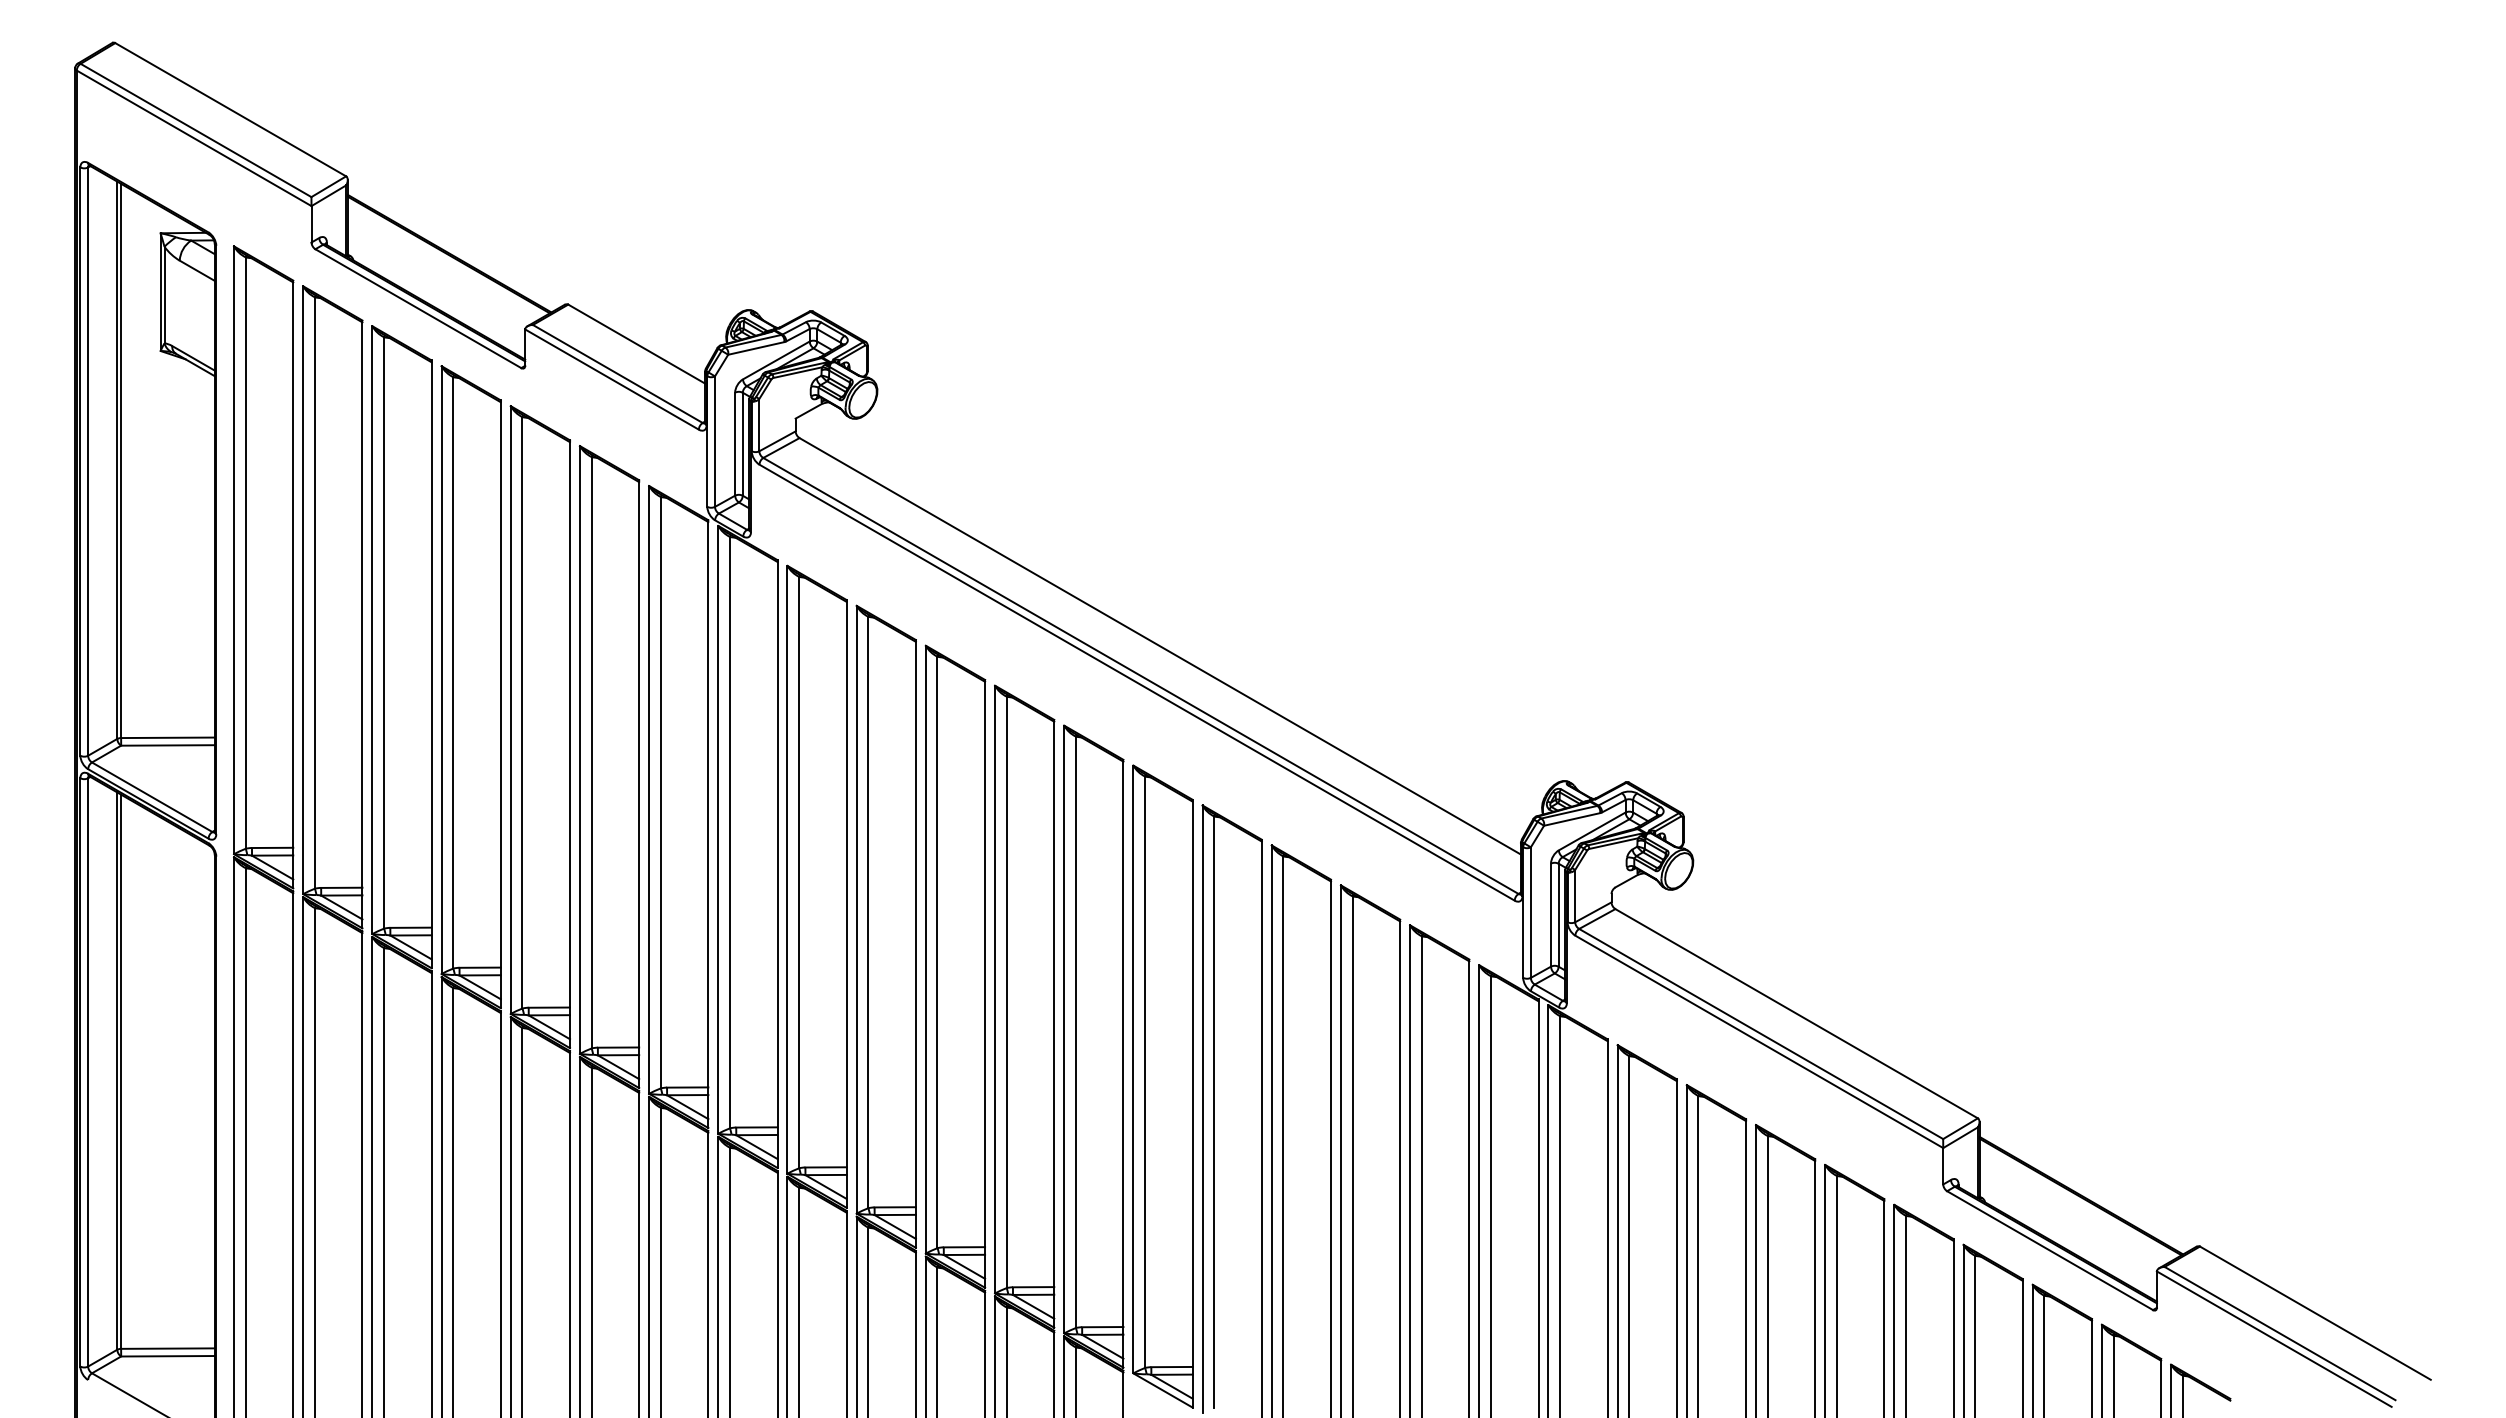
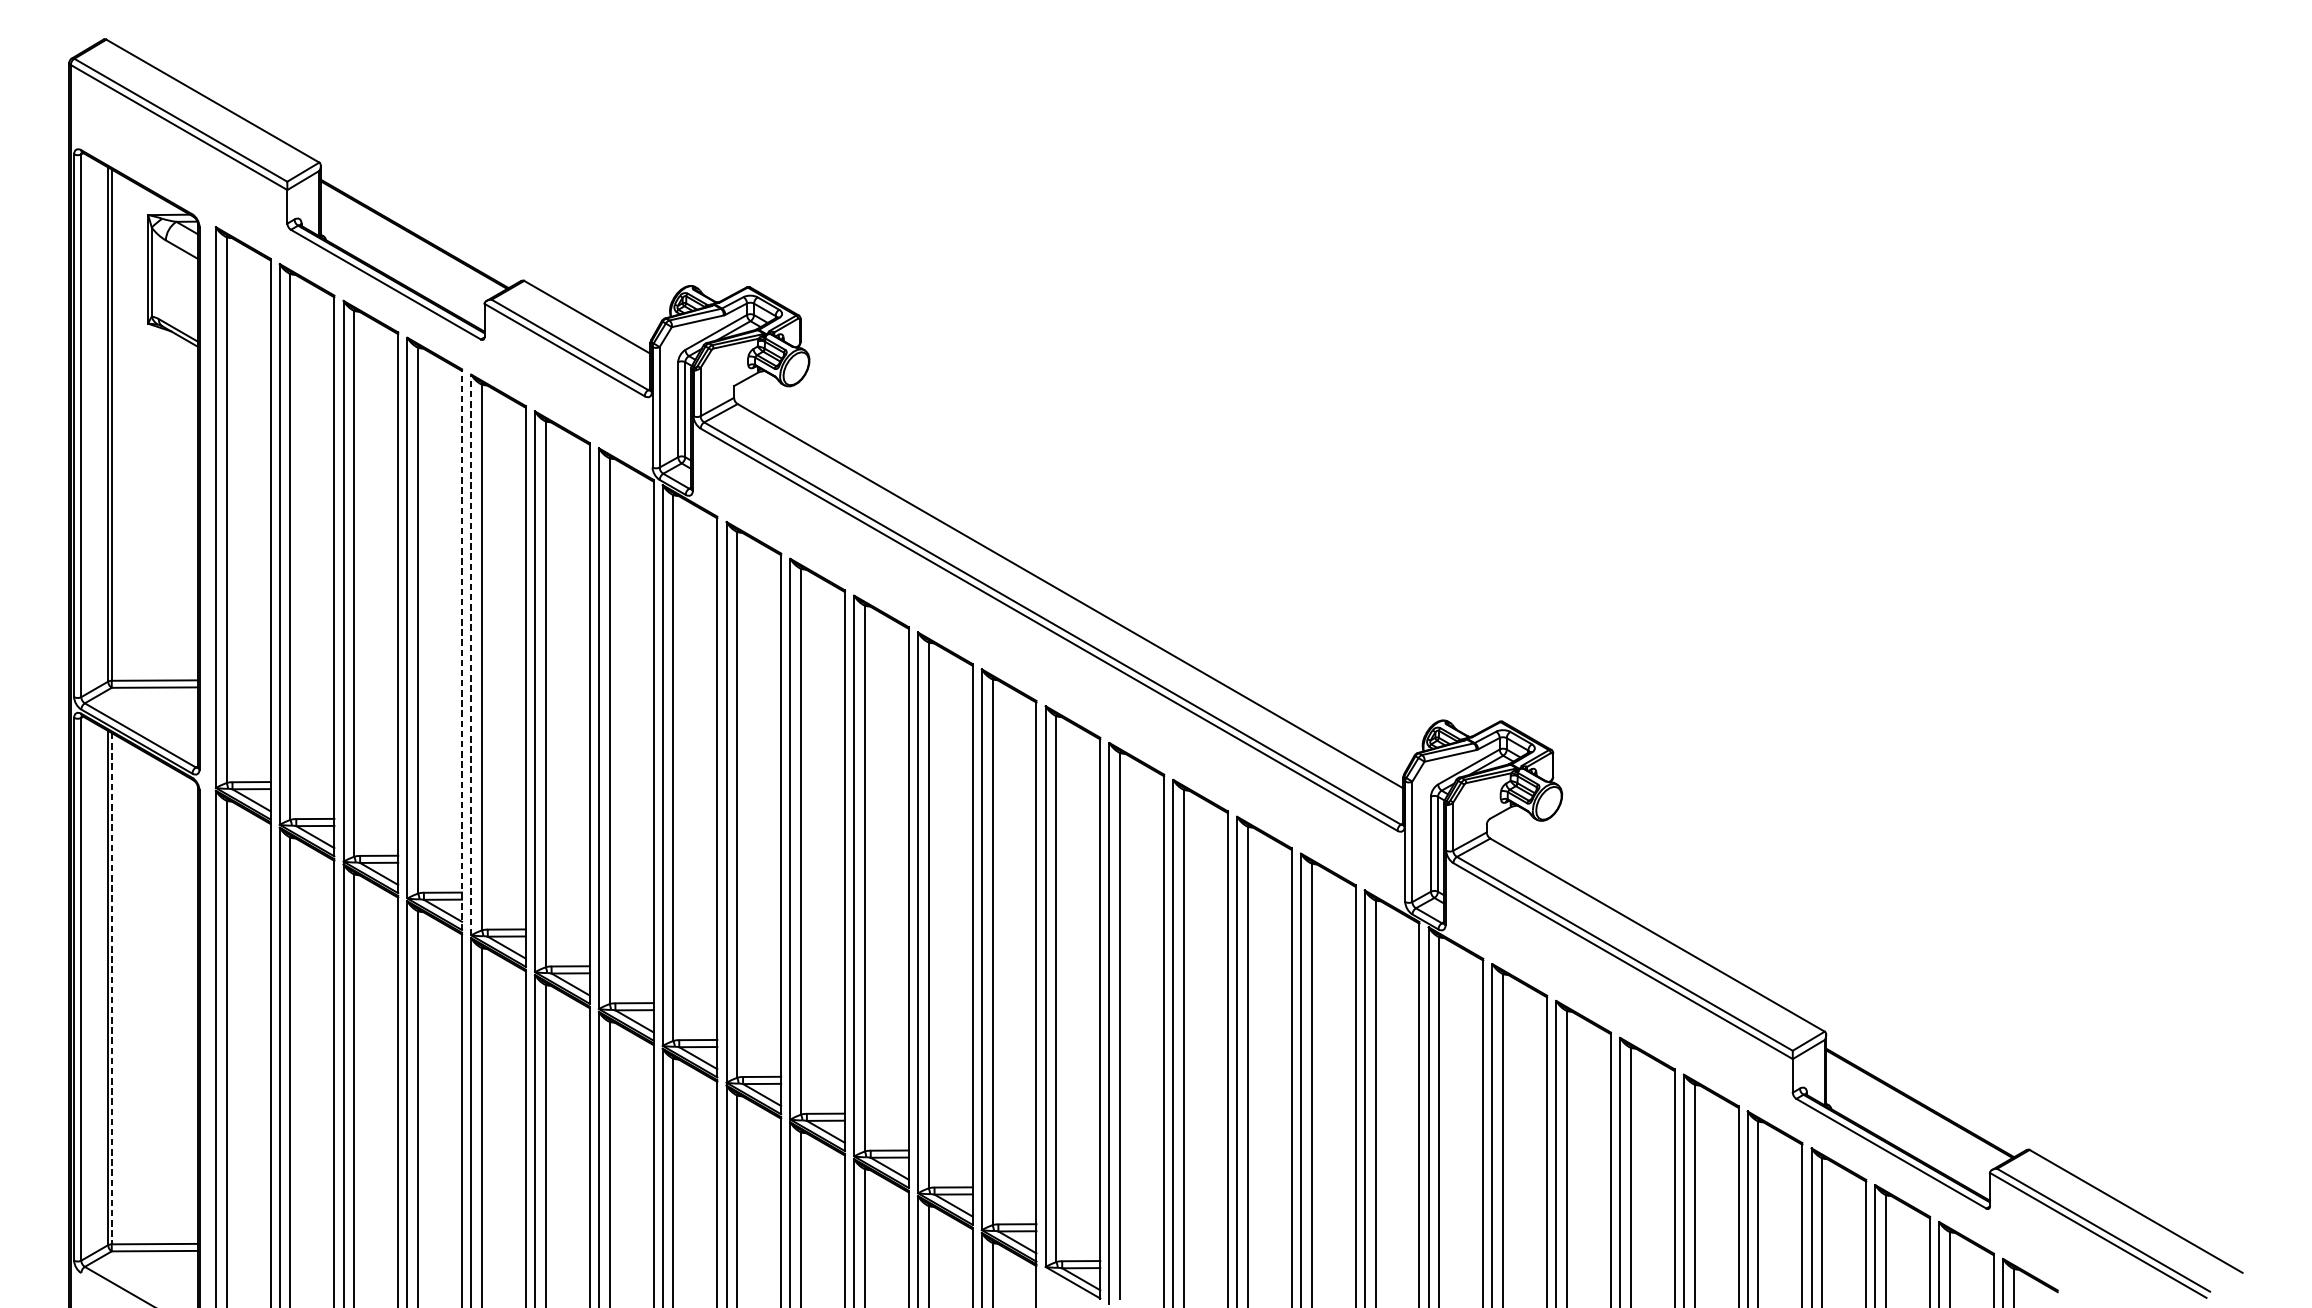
line: (500, 704) -> (461, 649), solid -> dashed
line: (510, 710) -> (470, 655), solid -> dashed
line: (121, 1072) -> (112, 989), solid -> dashed

